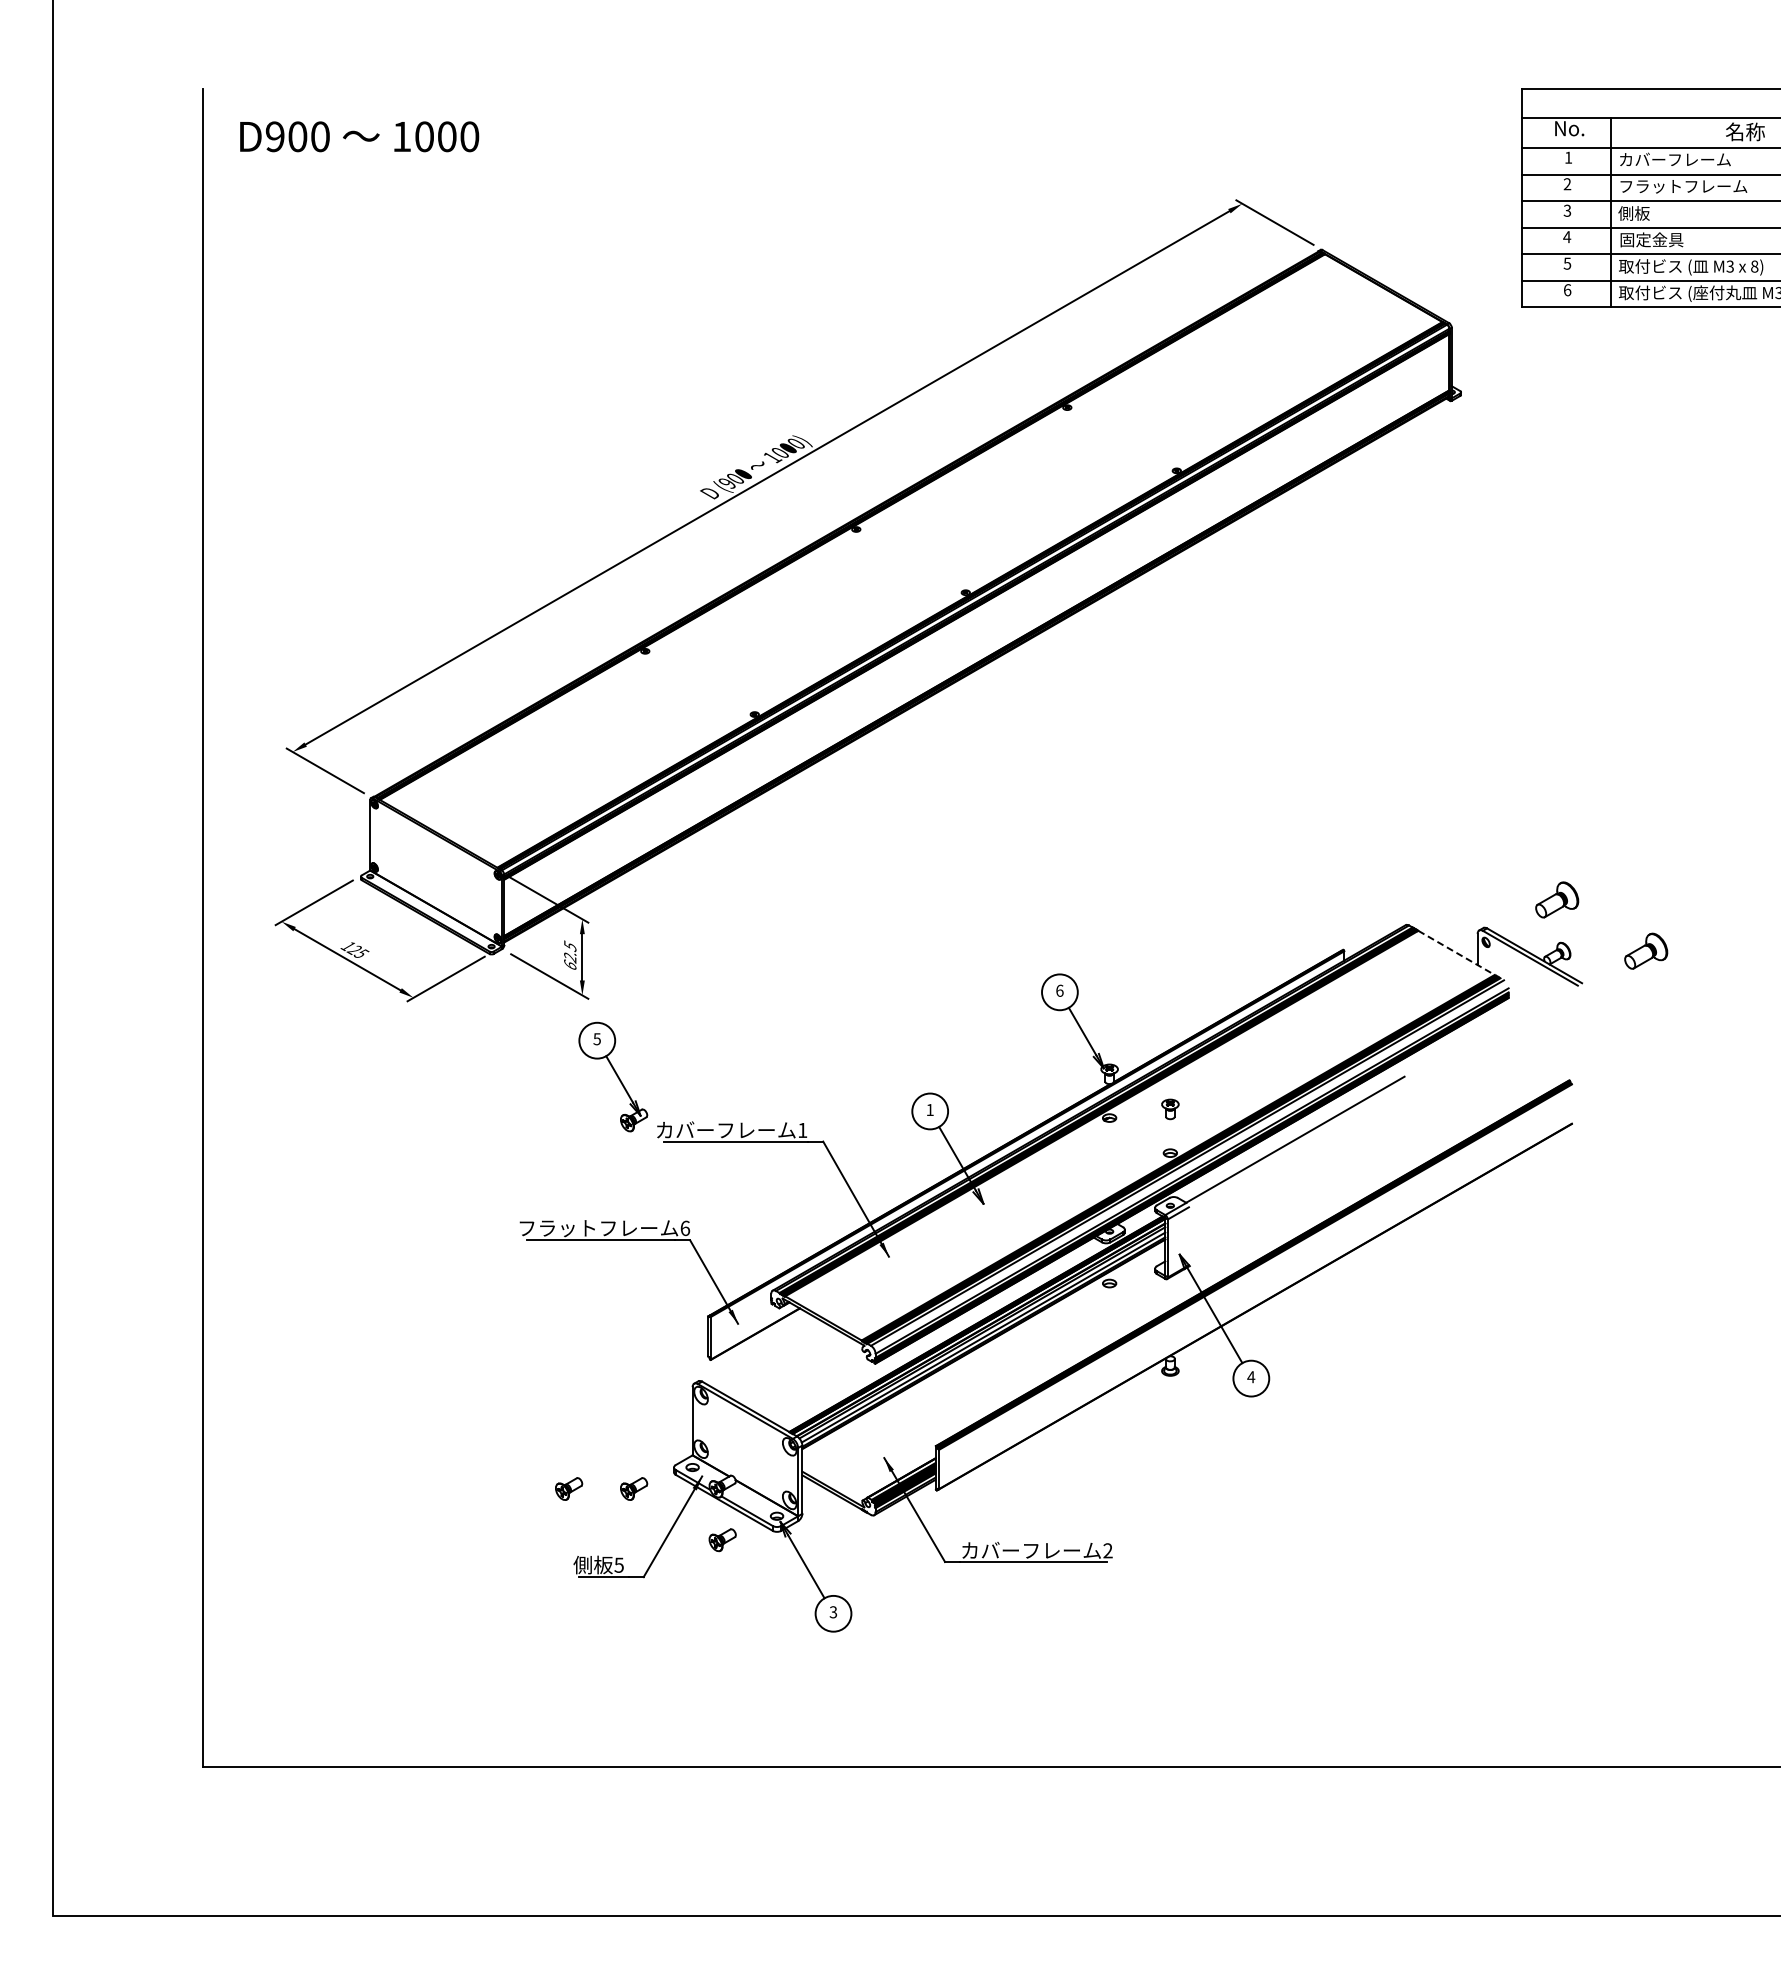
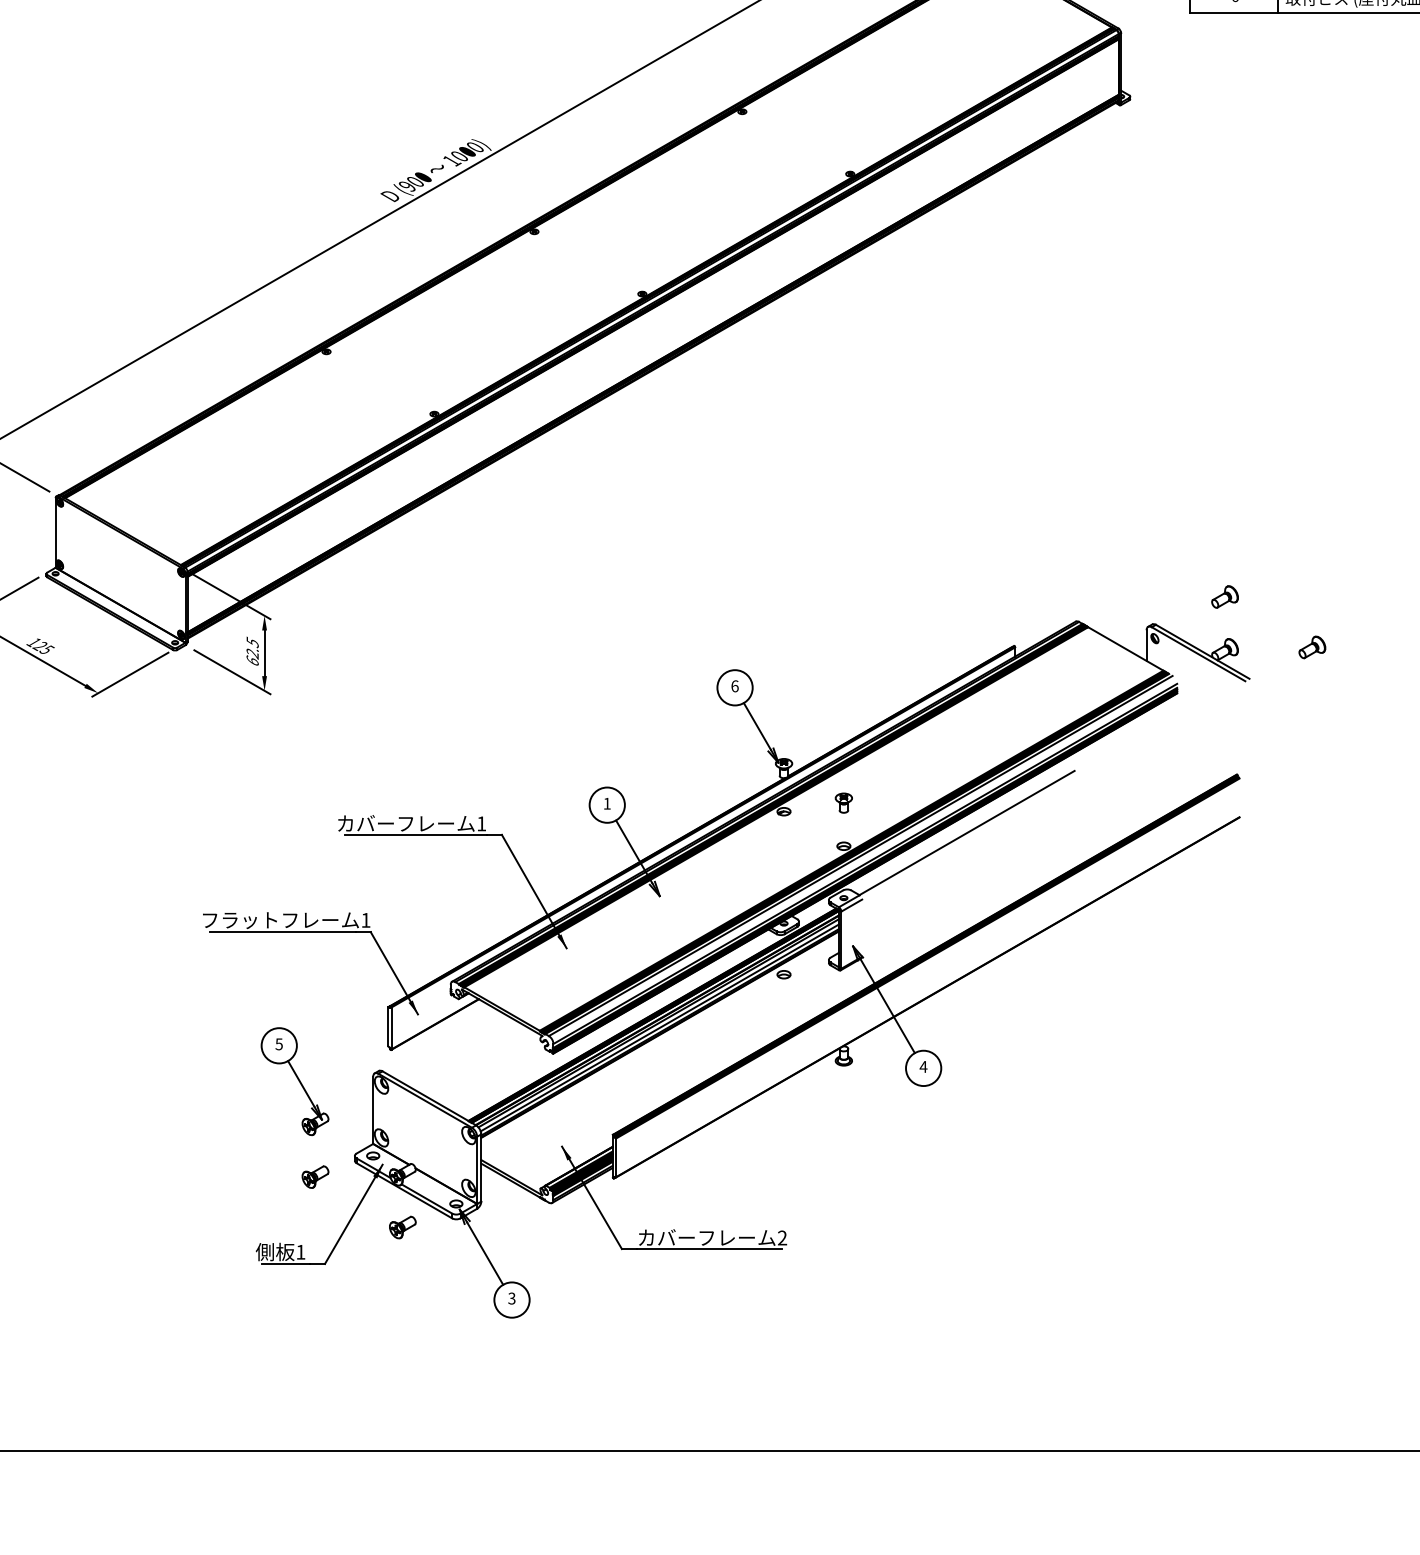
part: (1557, 900) -> (1225, 597), size x0.62
part: (1645, 951) -> (1311, 647), size x0.62
line: (1456, 953) -> (1125, 649), dashed -> solid
part: (613, 1076) -> (295, 1081), moved
text: (685, 1228) -> (366, 920), 6 -> 1
part: (569, 1488) -> (251, 1176), removed
text: (618, 1564) -> (300, 1251), 5 -> 1

